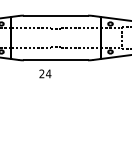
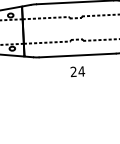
text: (45, 73) -> (77, 71), moved

